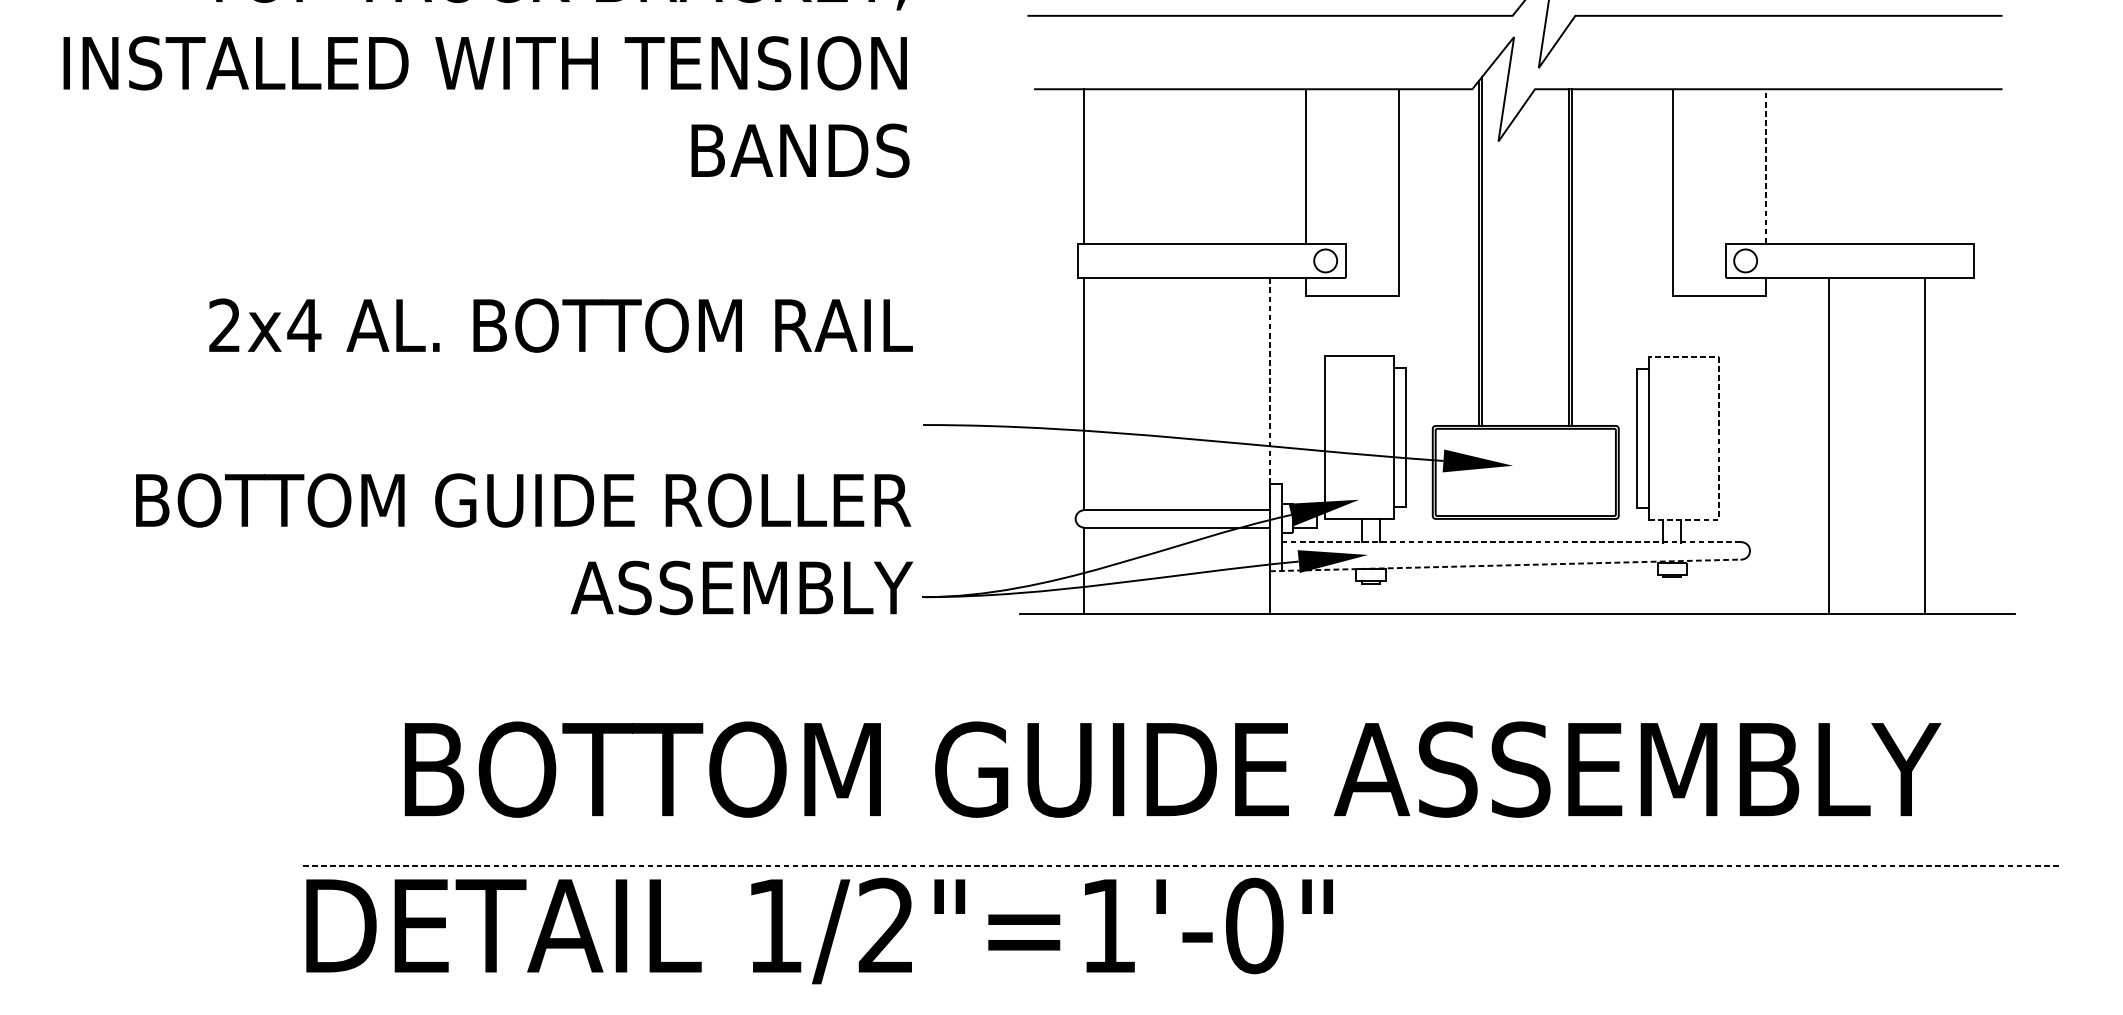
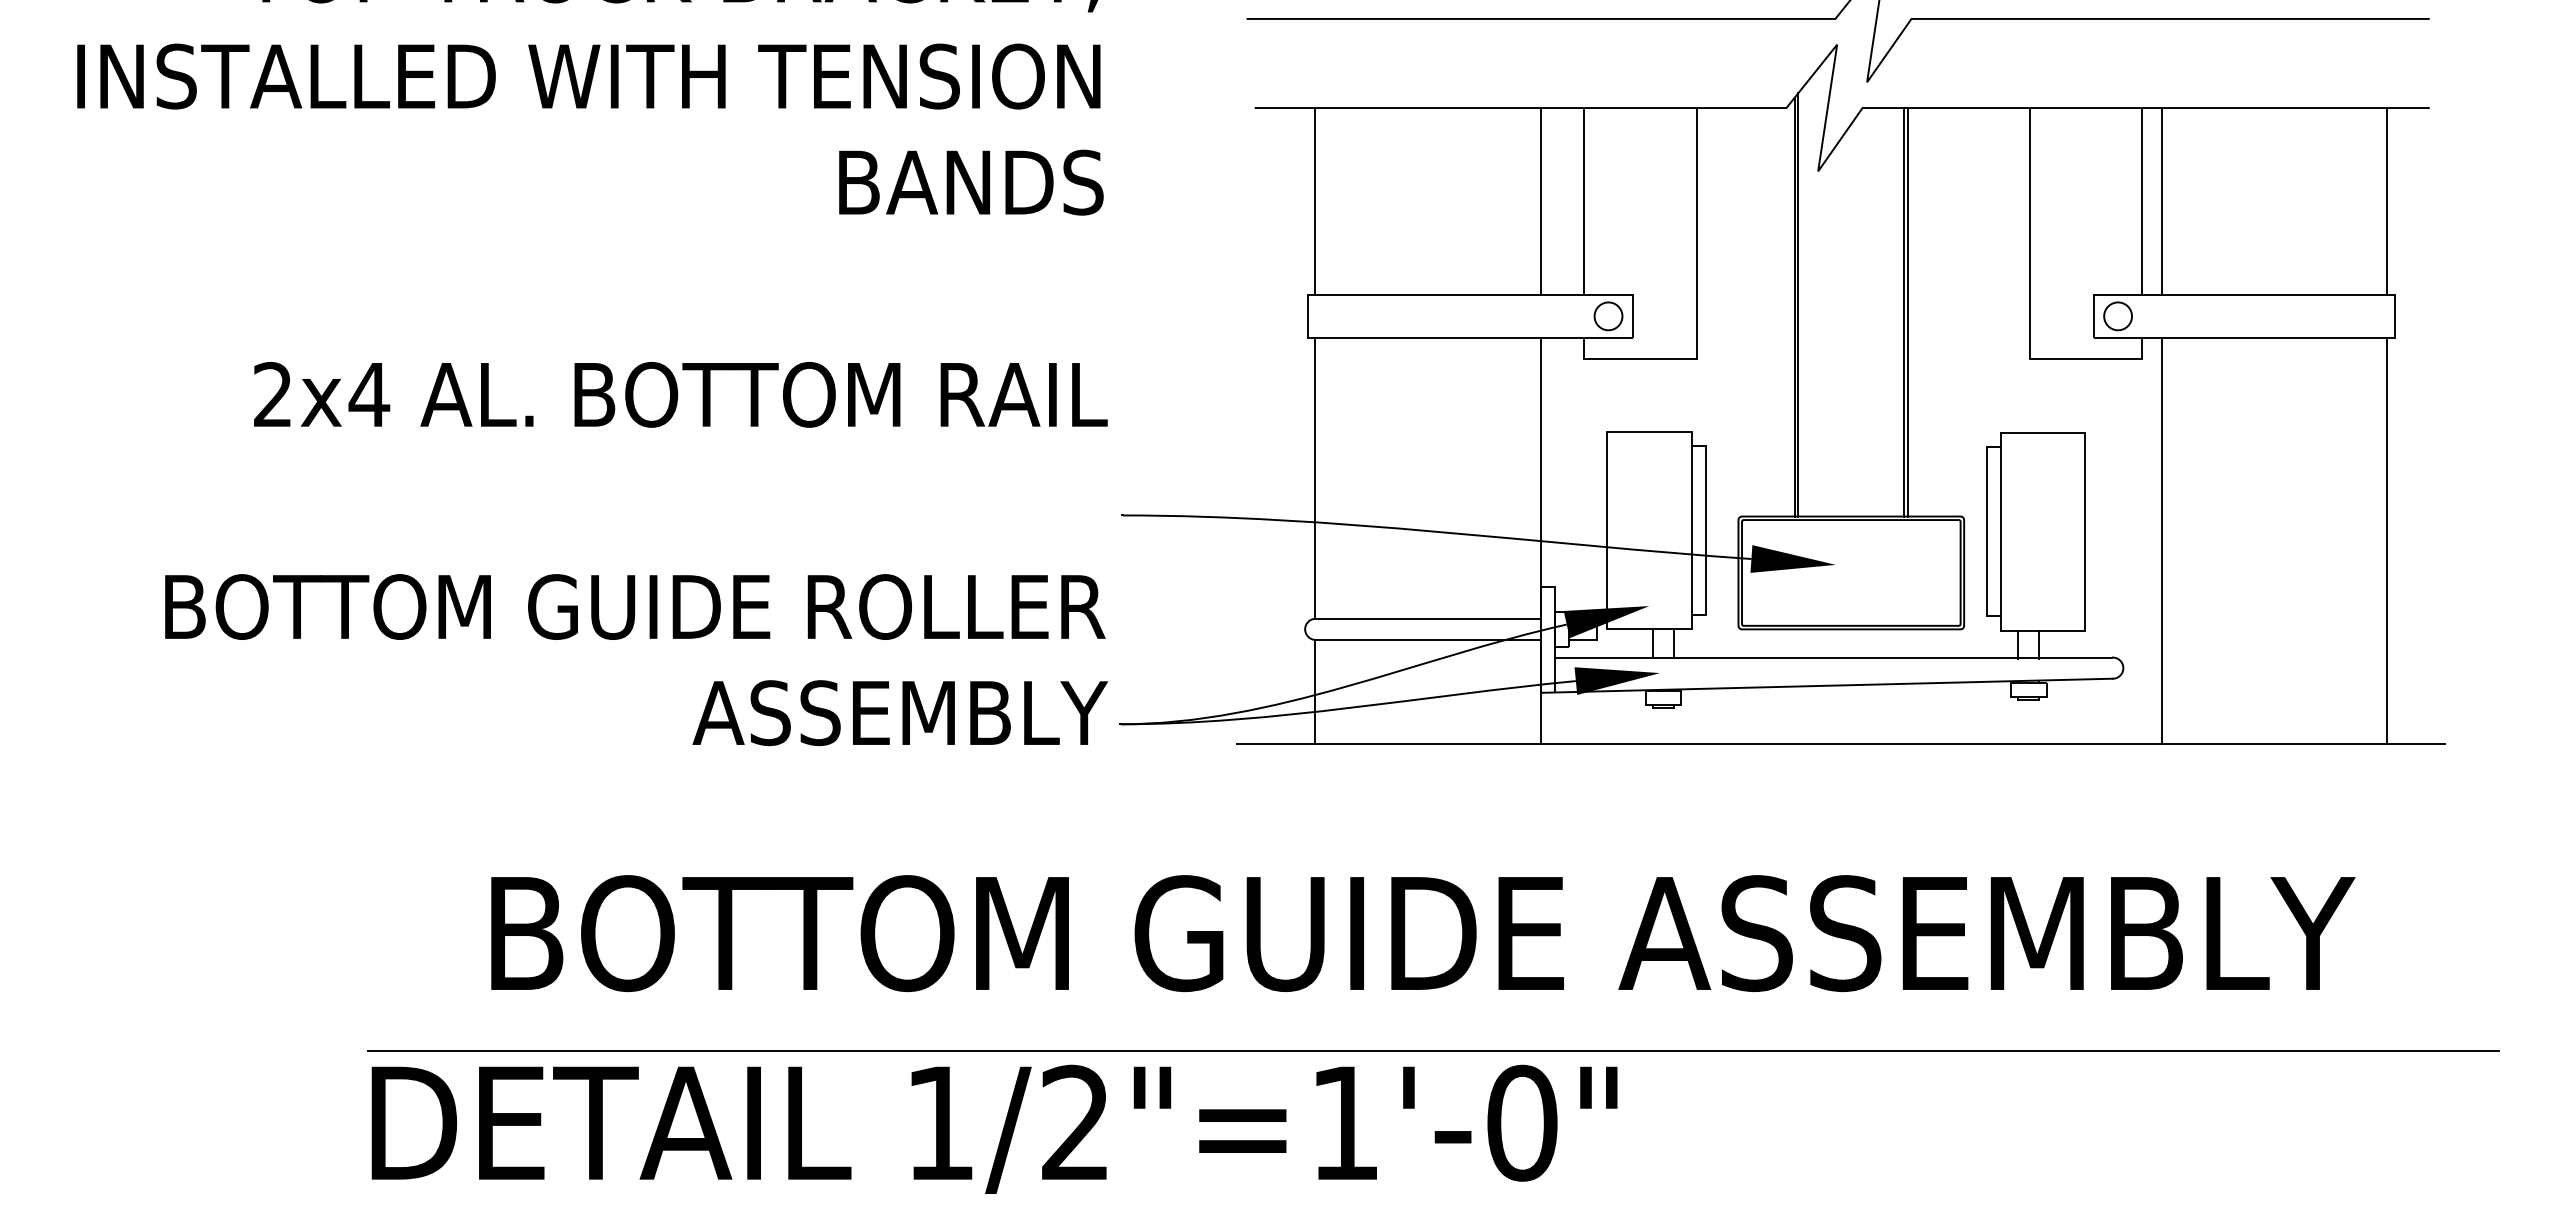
line: (1270, 166) -> (1541, 201), added
line: (1765, 166) -> (2142, 201), dashed -> solid
line: (1781, 166) -> (2161, 201), added
line: (1967, 166) -> (2387, 201), added
line: (1270, 392) -> (1541, 476), dashed -> solid
line: (1718, 438) -> (2085, 531), dashed -> solid
line: (1828, 445) -> (2161, 540), moved
line: (1924, 445) -> (2387, 540), moved
line: (1511, 542) -> (1833, 657), dashed -> solid
line: (1505, 565) -> (1826, 685), dashed -> solid
line: (1181, 866) -> (1433, 1050), dashed -> solid

